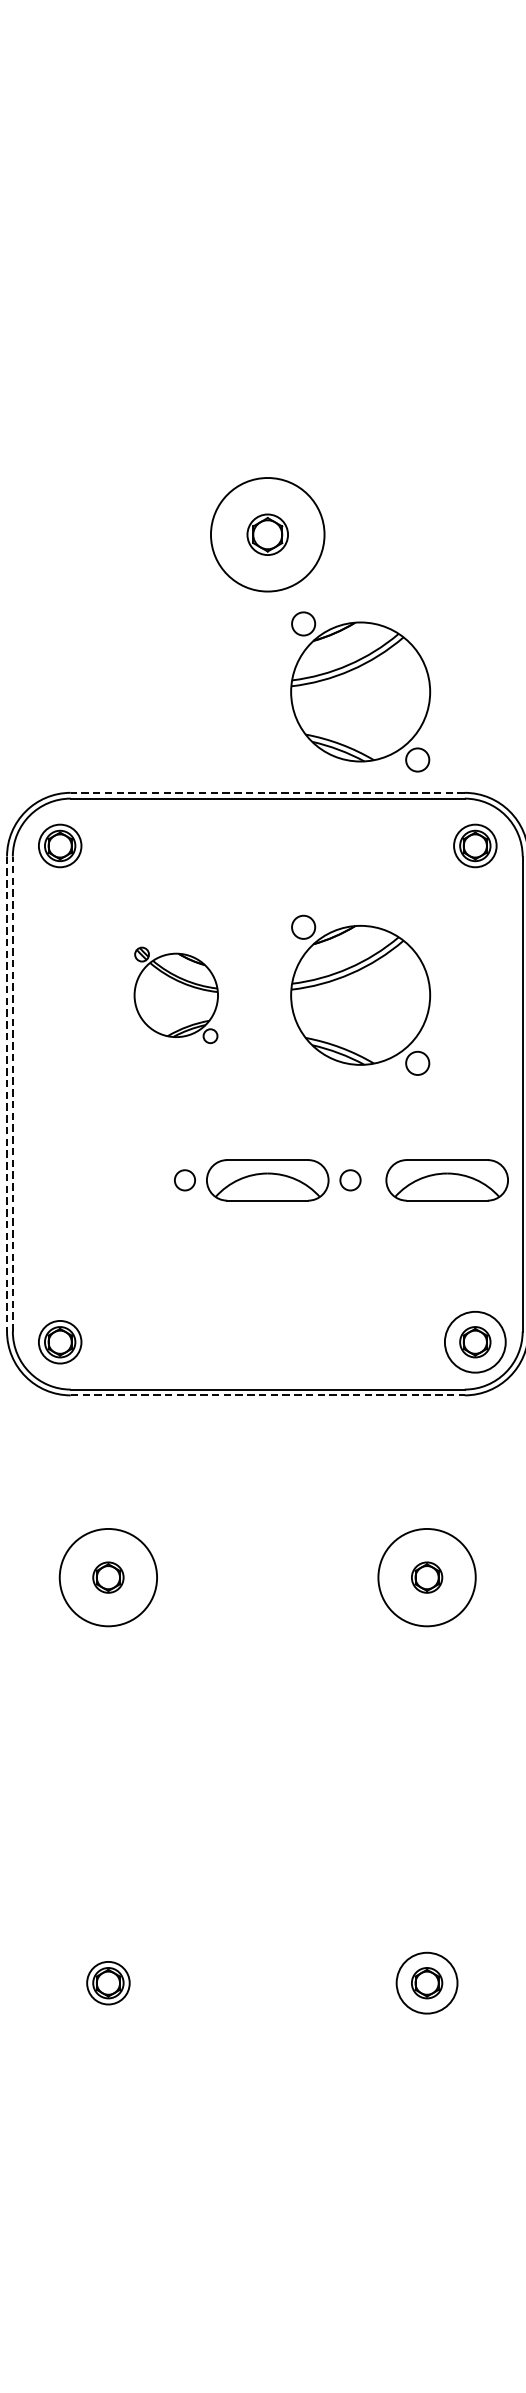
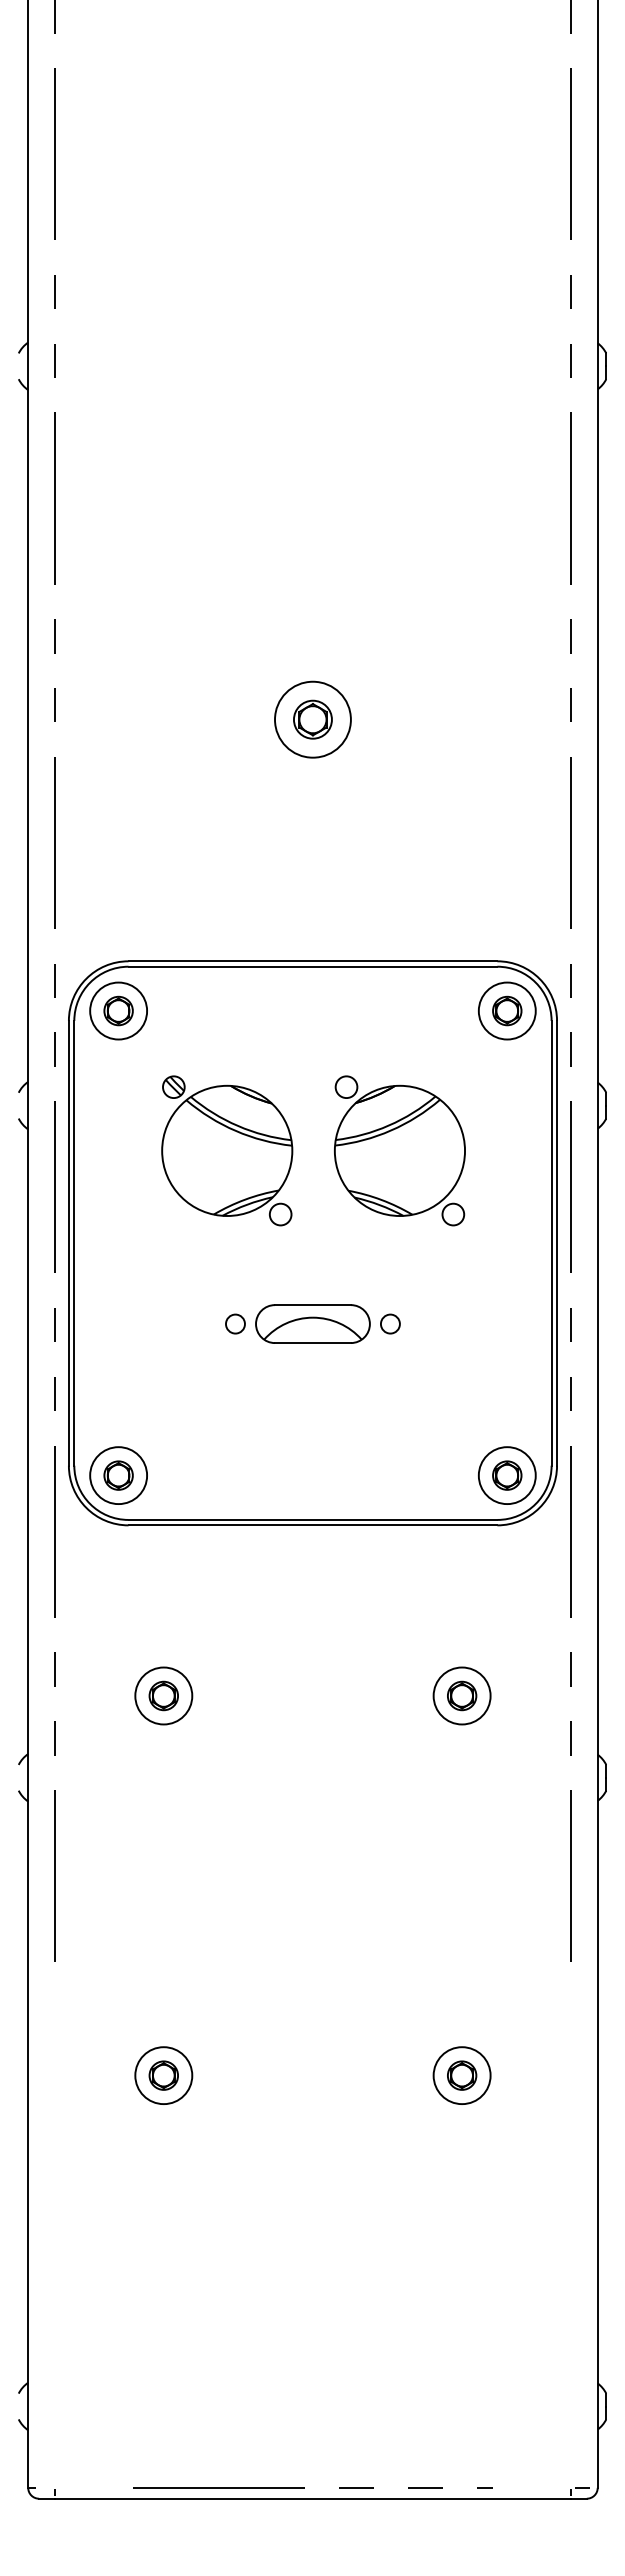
circle: (267, 534) -> (312, 719), size x0.71
part: (360, 691) -> (399, 866), removed
line: (267, 793) -> (312, 961), dashed -> solid
circle: (60, 845) -> (118, 1010), size x1.43
circle: (474, 845) -> (506, 1010), size x1.43
part: (176, 994) -> (227, 1150), size x1.67
line: (13, 1093) -> (74, 1242), dashed -> solid
line: (6, 1094) -> (68, 1243), dashed -> solid
part: (446, 1179) -> (480, 1323), removed
circle: (60, 1342) -> (118, 1475), size x1.43
line: (268, 1395) -> (313, 1525), dashed -> solid
circle: (108, 1577) -> (163, 1695), size x0.62
circle: (426, 1577) -> (461, 1695), size x0.62
circle: (108, 1983) -> (163, 2075), size x1.43

